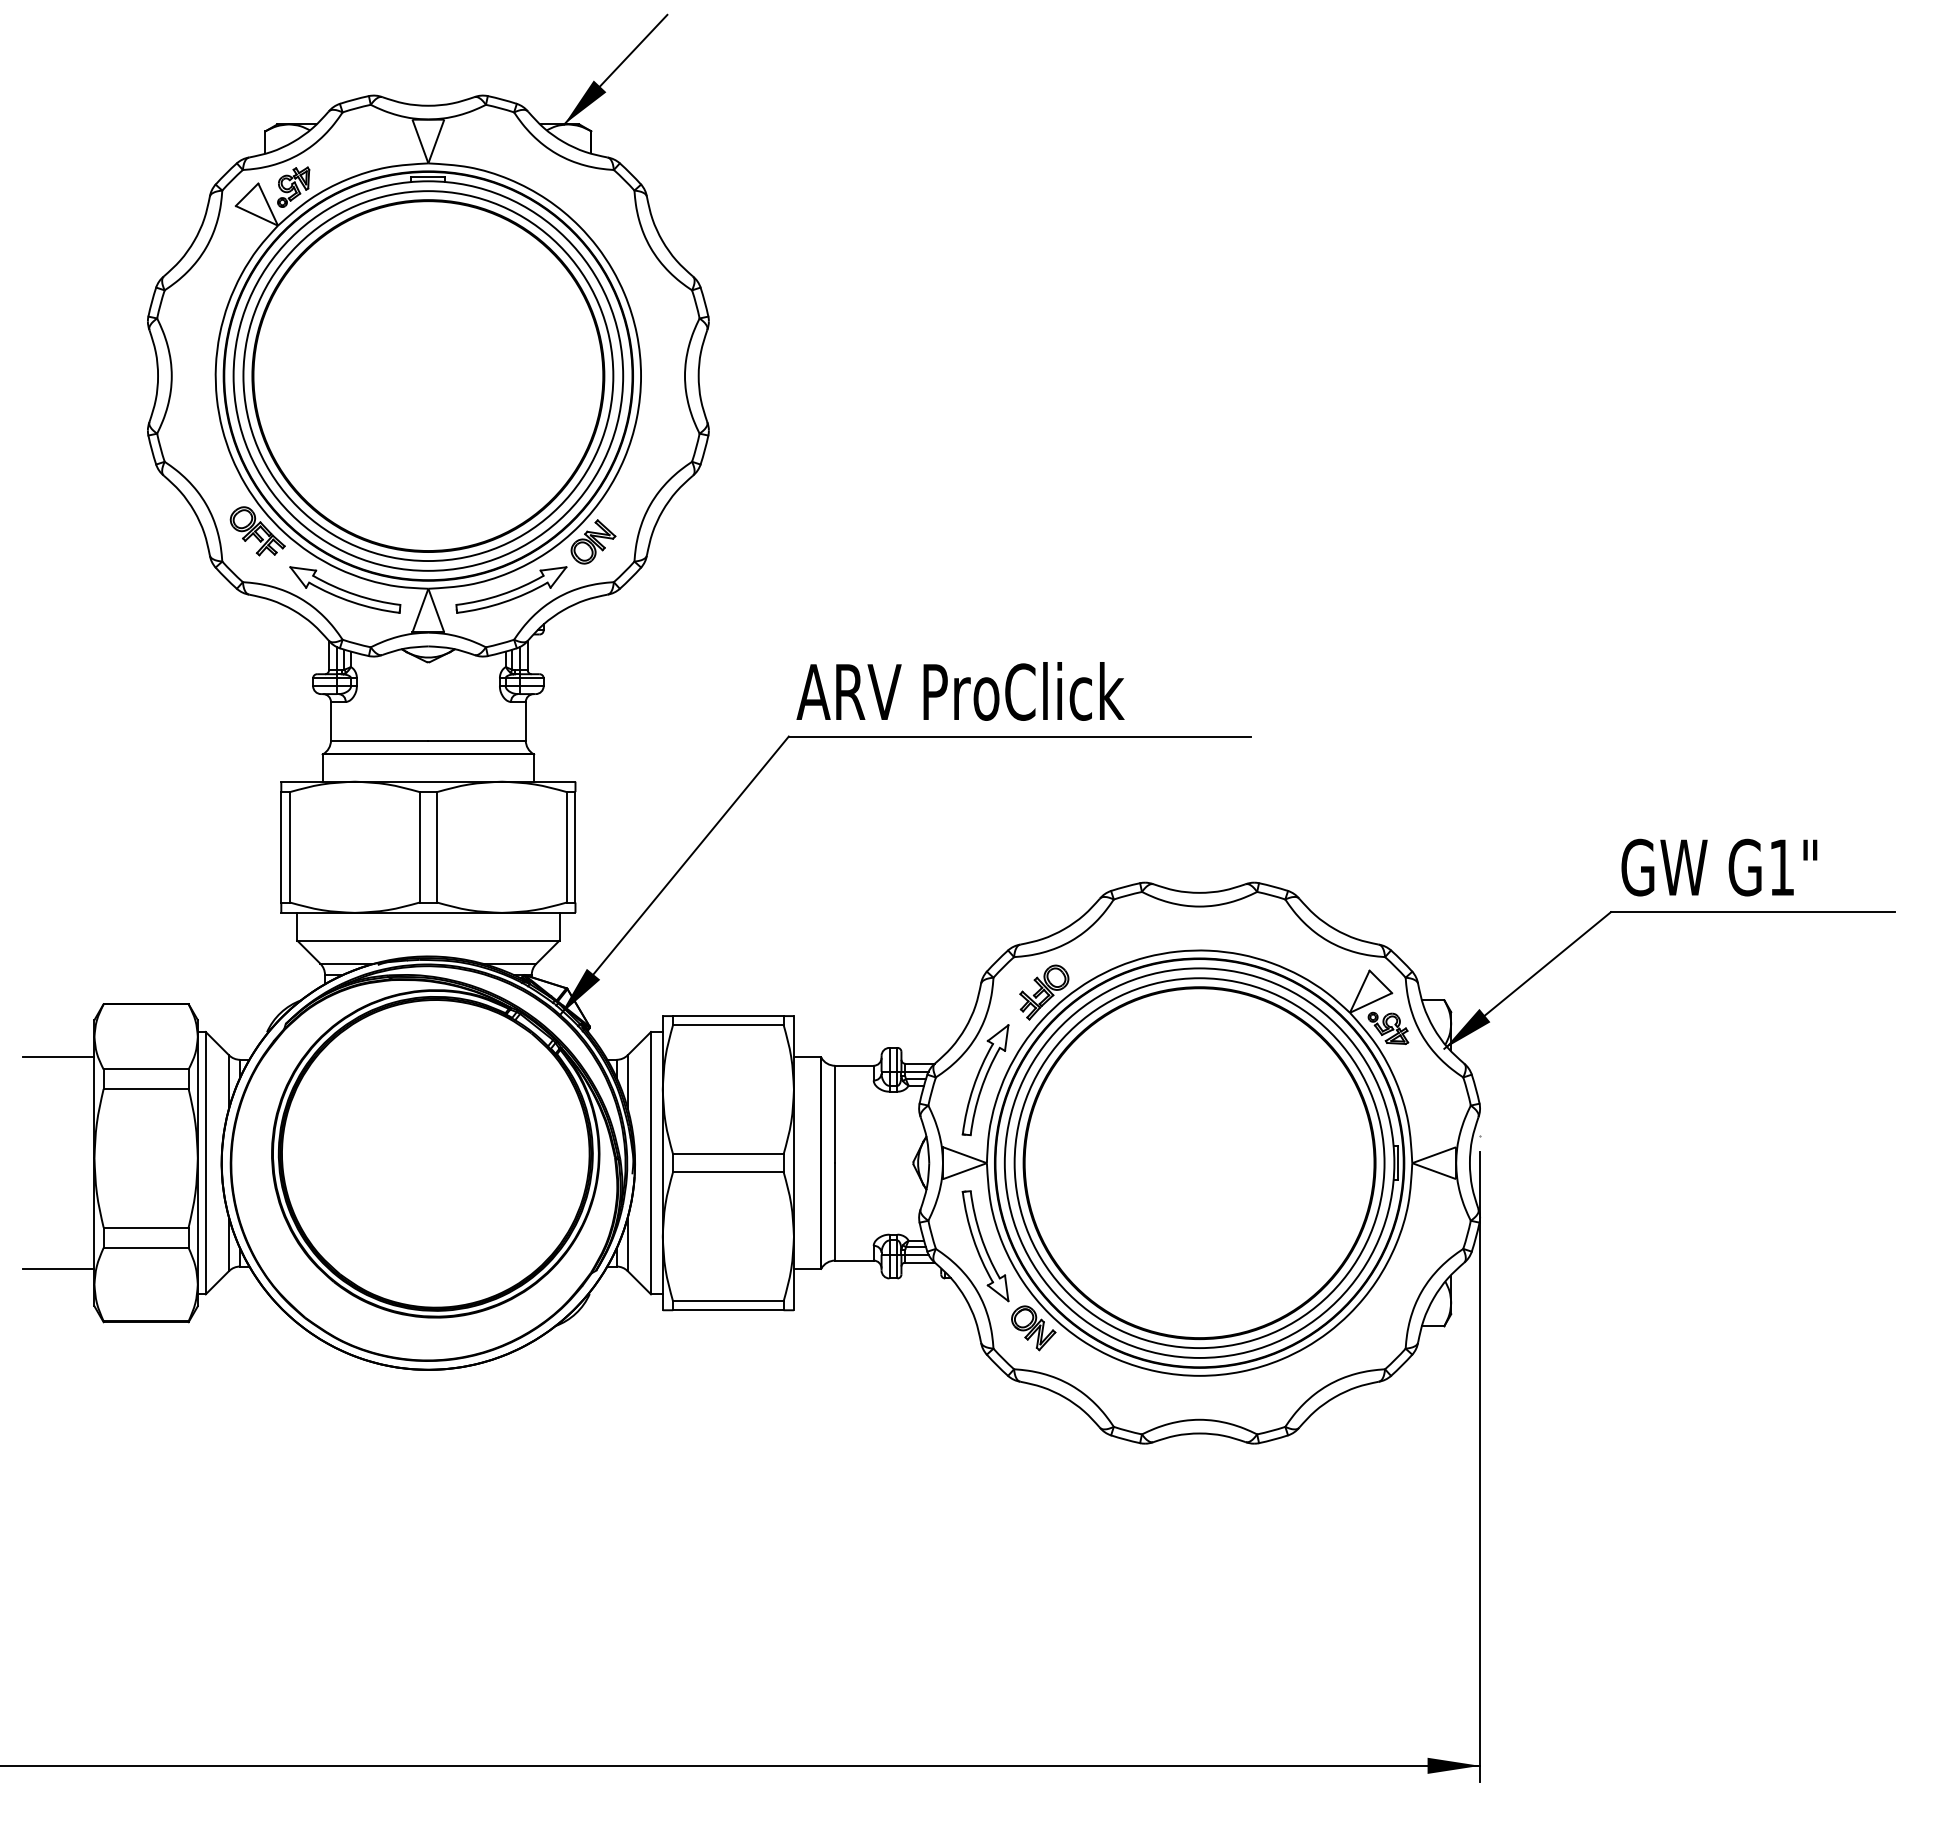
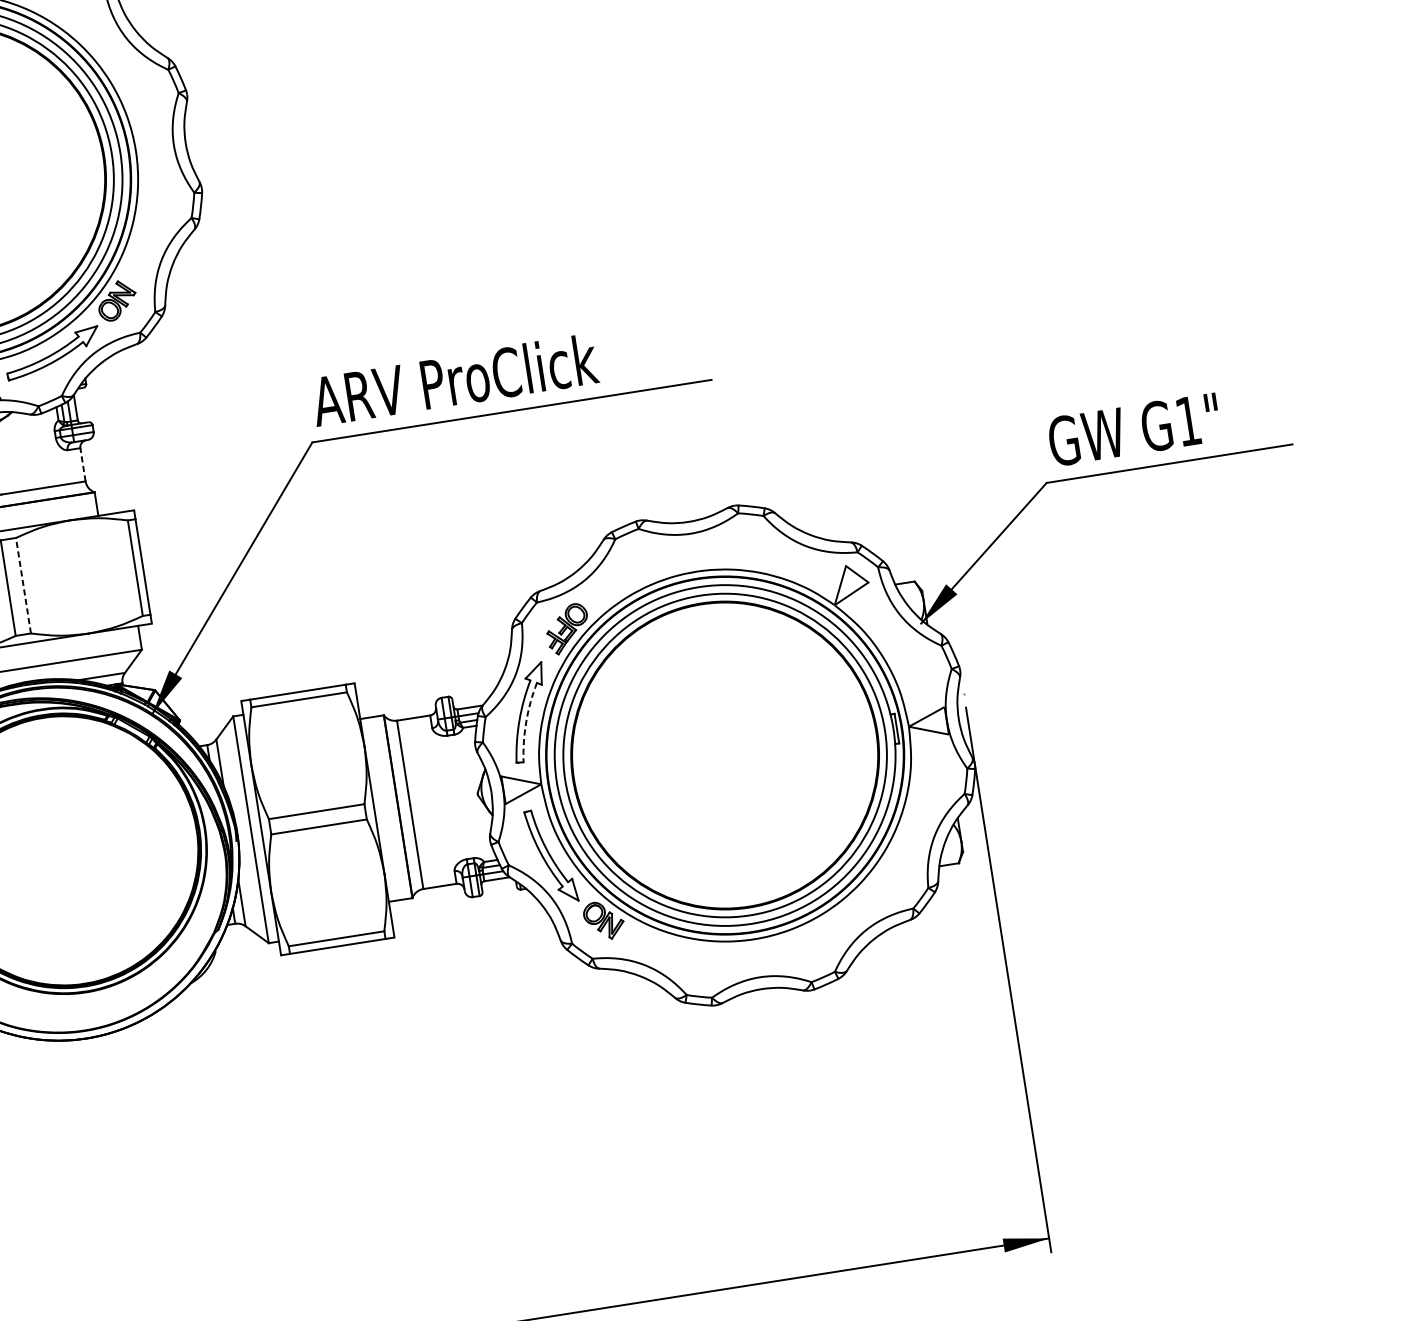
line: (525, 720) -> (82, 464), solid -> dashed
line: (437, 846) -> (23, 584), solid -> dashed
part: (1388, 1027) -> (870, 612), removed
arc: (980, 1090) -> (525, 722), solid -> dashed

